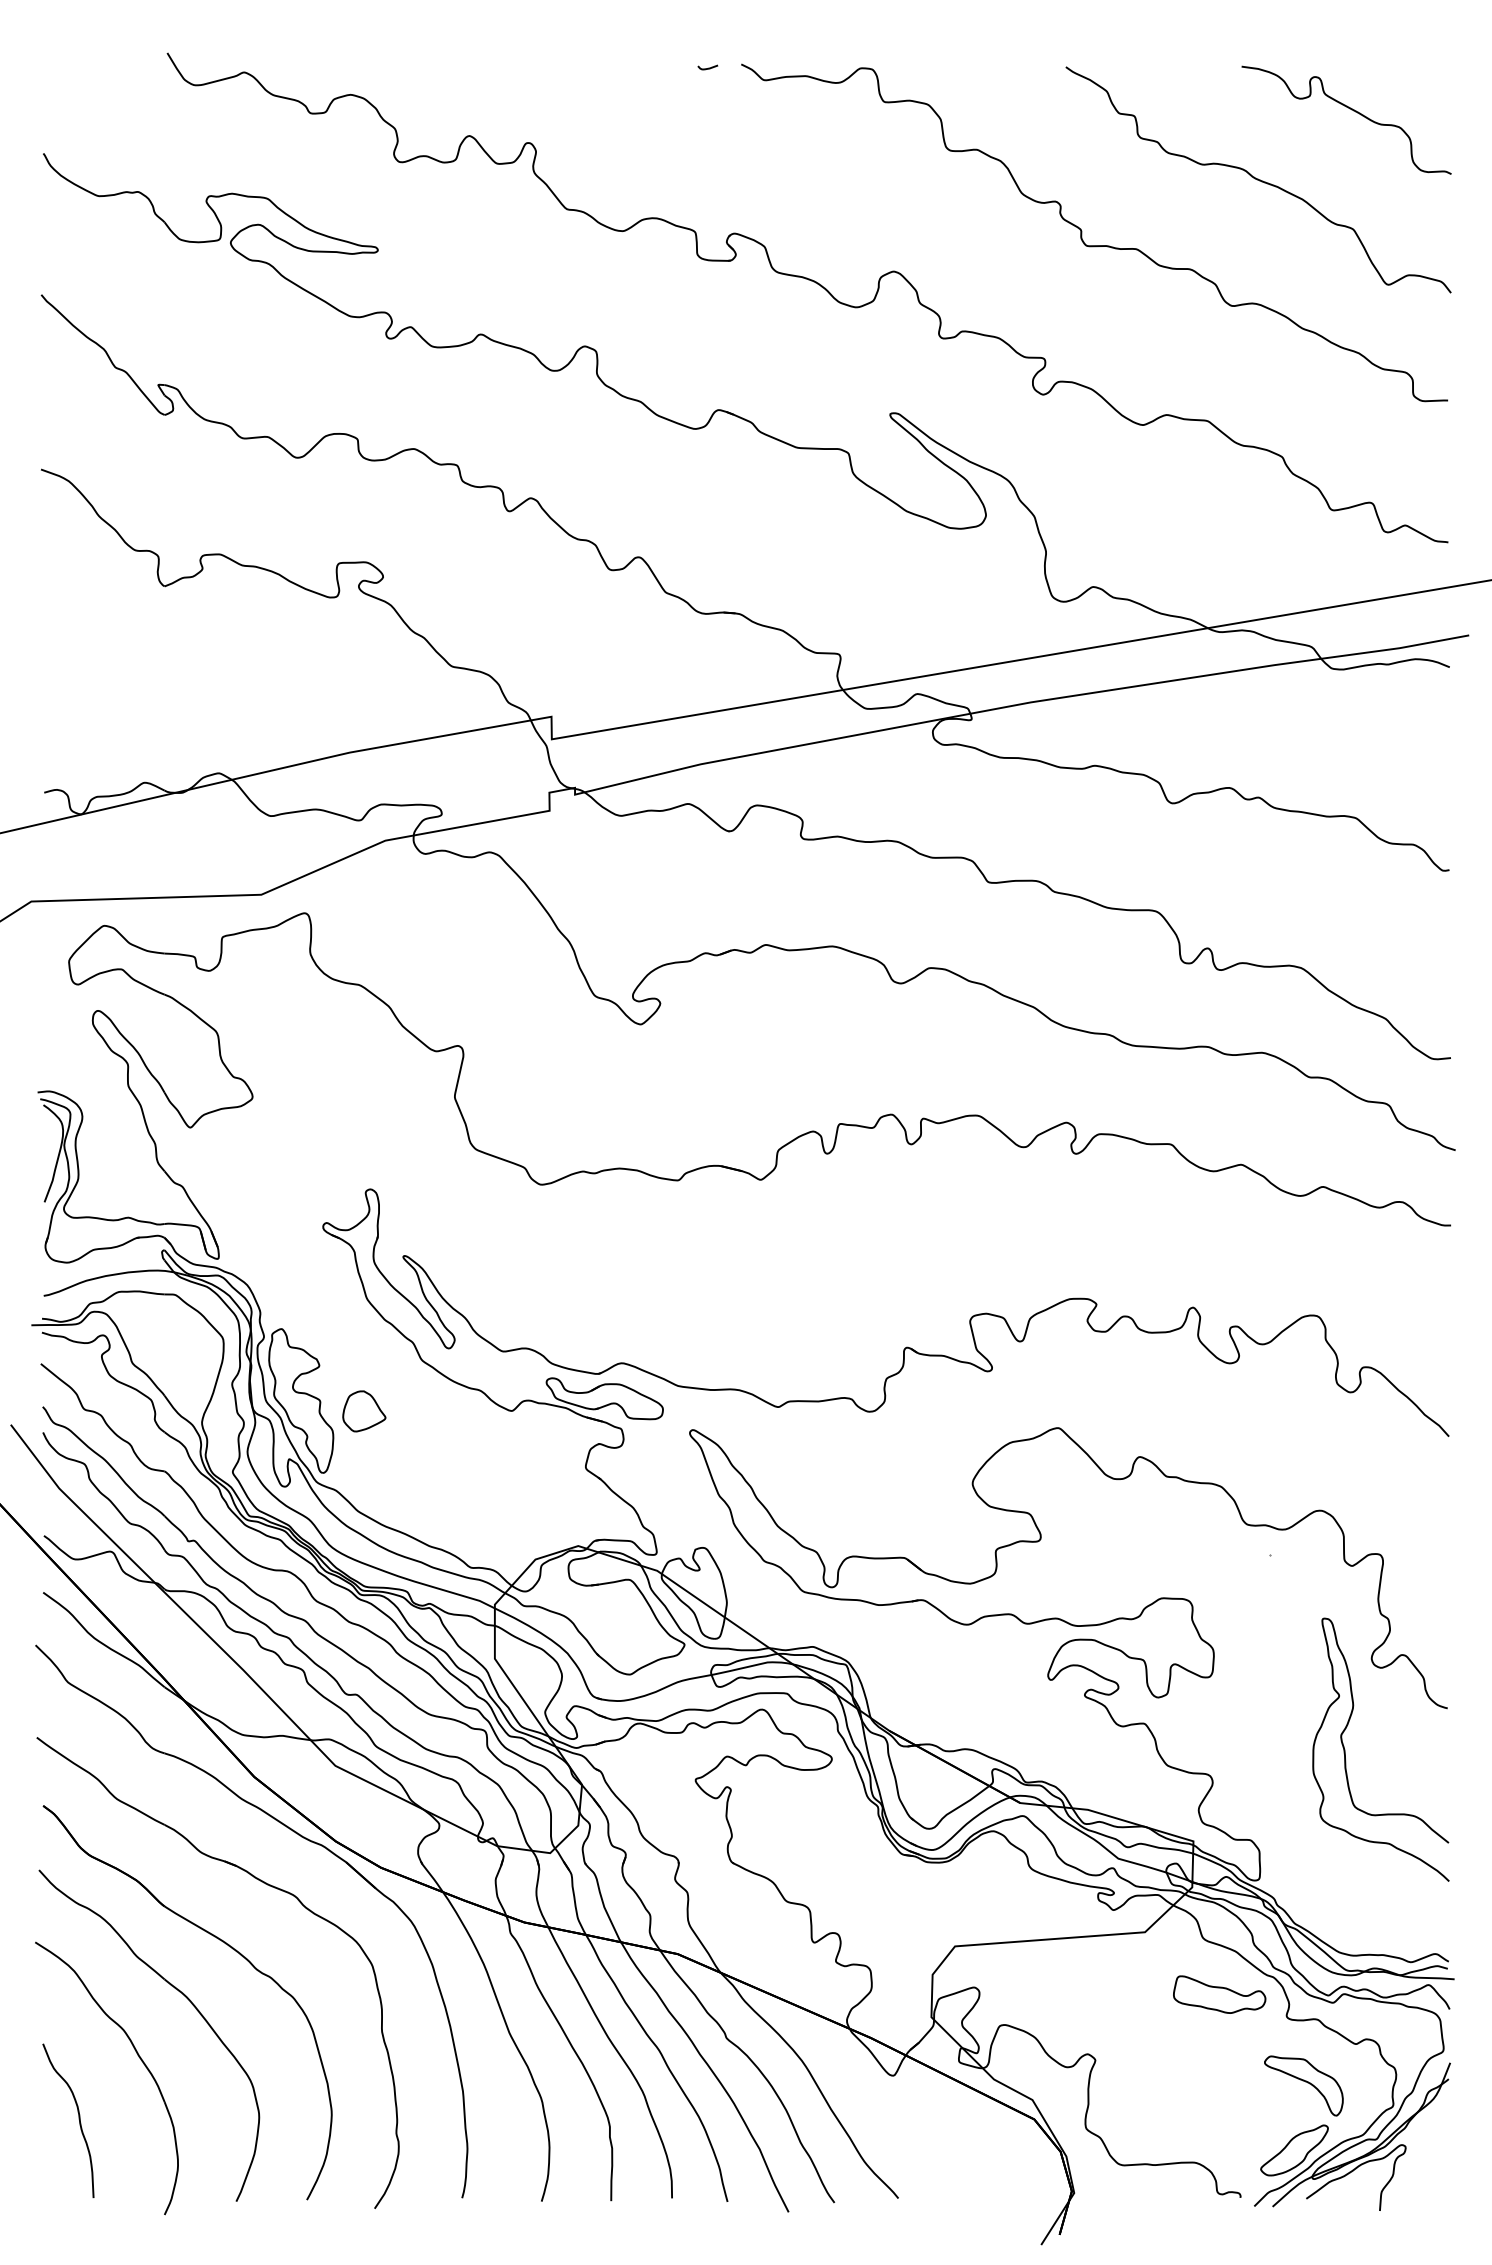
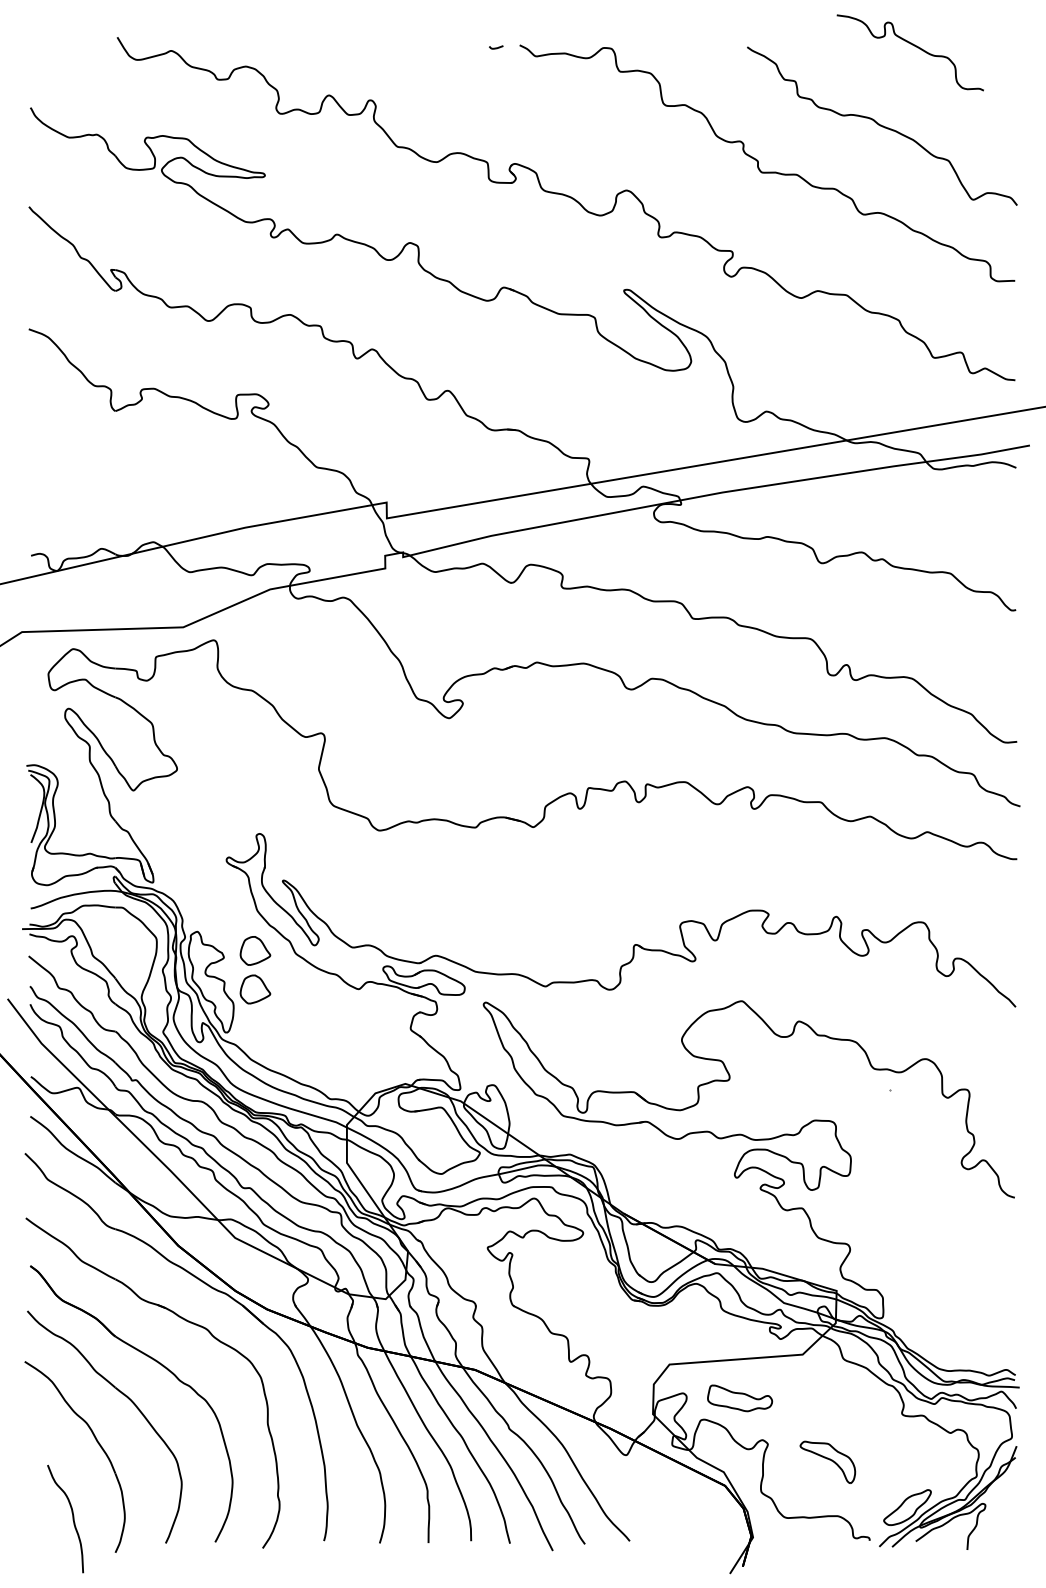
curve: (1351, 110) -> (913, 46), moved
part: (364, 1356) -> (255, 951), added
curve: (1345, 1749) -> (943, 1226), removed
part: (1219, 1994) -> (739, 1398), moved
part: (1303, 2085) -> (827, 1462), moved
curve: (78, 2119) -> (72, 1518), moved

